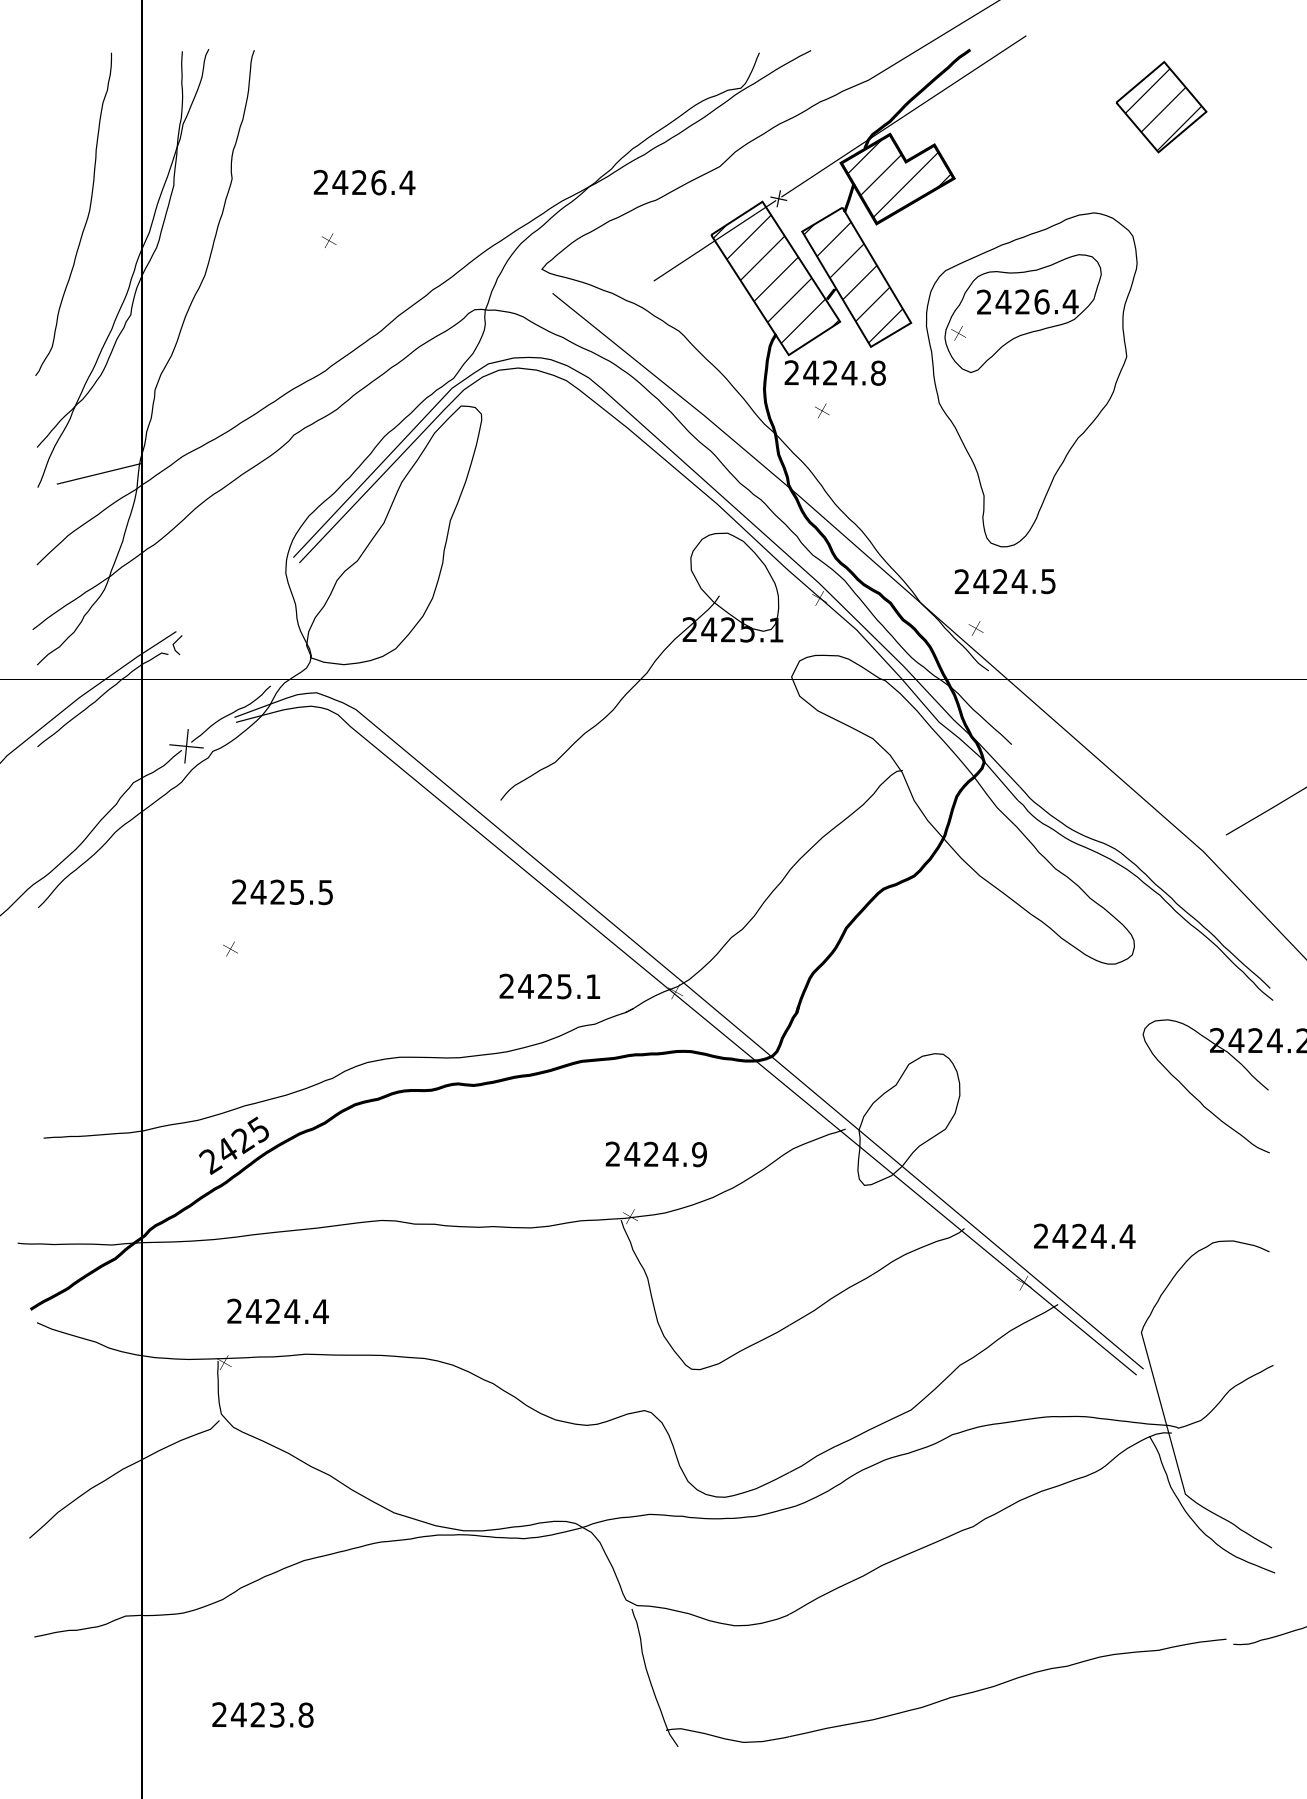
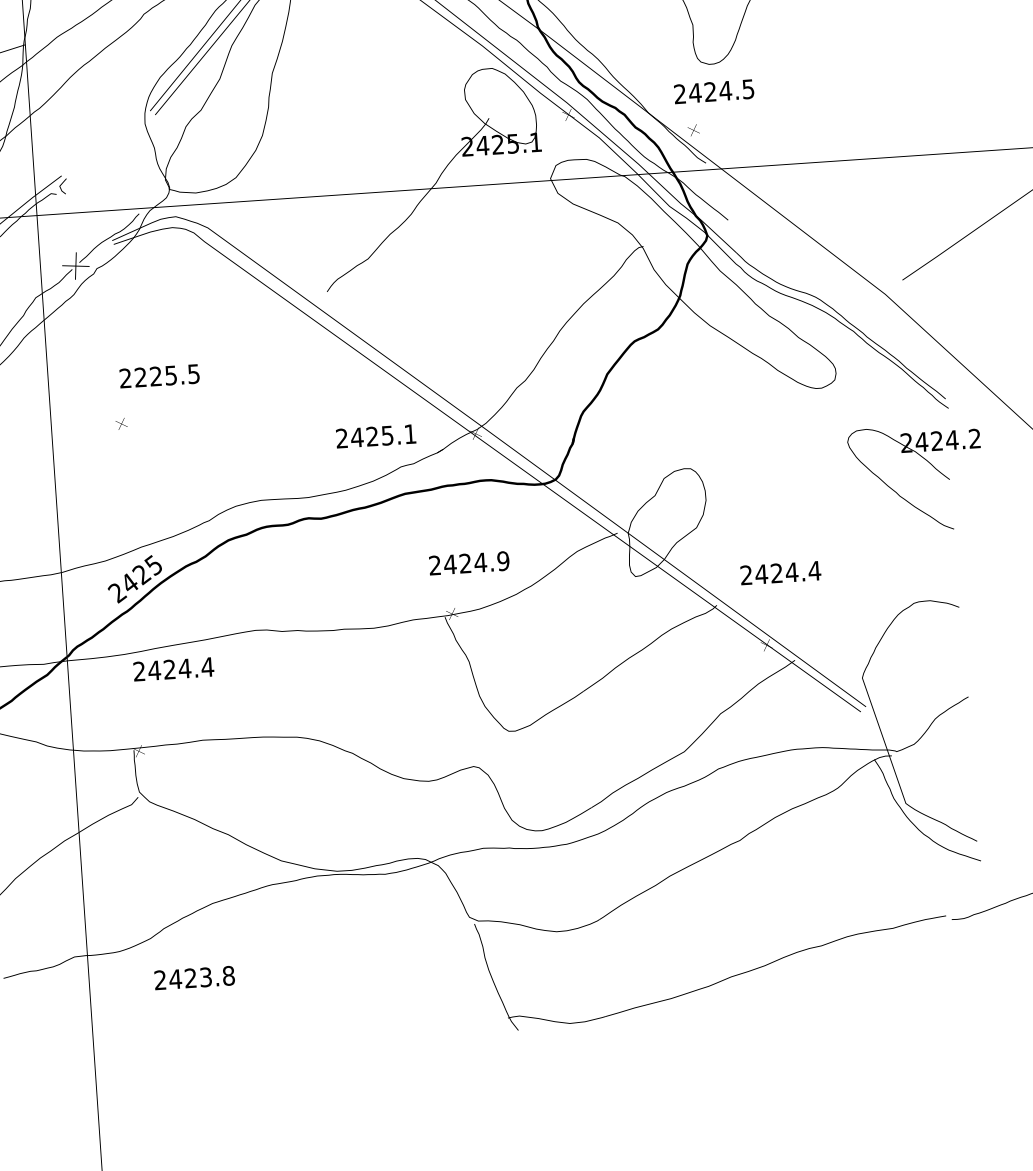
text: (258, 891) -> (140, 376), 2425.5 -> 2225.5
text: (1084, 1235) -> (780, 572), moved
text: (277, 1310) -> (173, 668), moved
text: (262, 1714) -> (194, 977), moved

